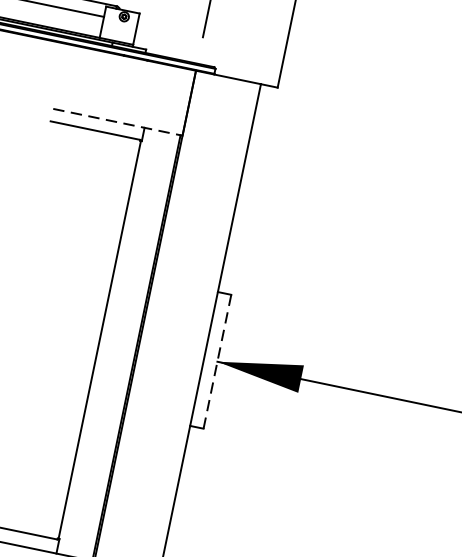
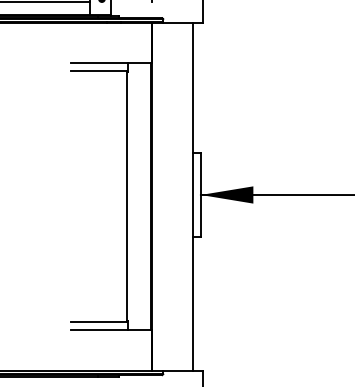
line: (118, 122) -> (111, 63), dashed -> solid
line: (216, 360) -> (200, 194), dashed -> solid

